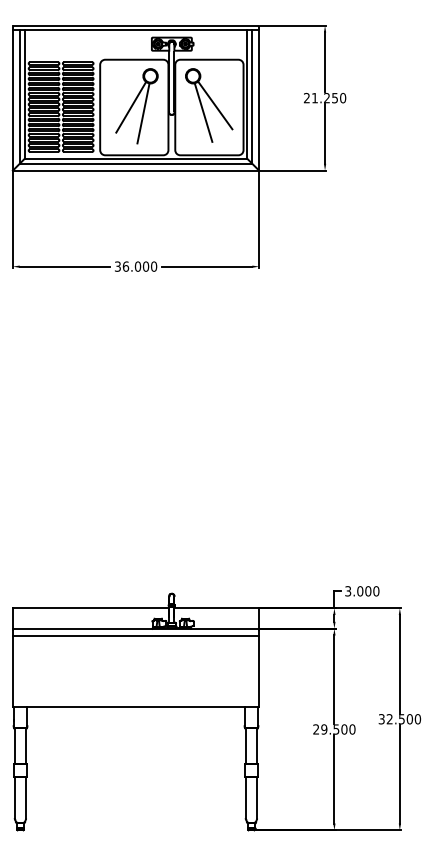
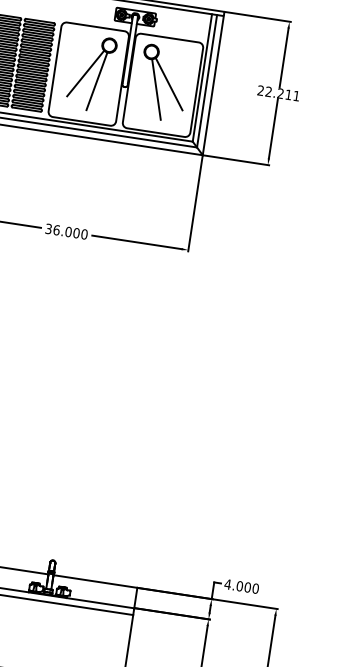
text: (329, 97) -> (283, 93), 21.250 -> 22.211
text: (347, 591) -> (227, 584), 3.000 -> 4.000

